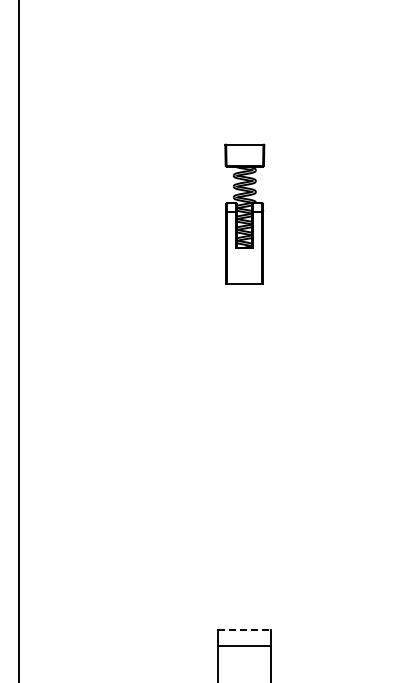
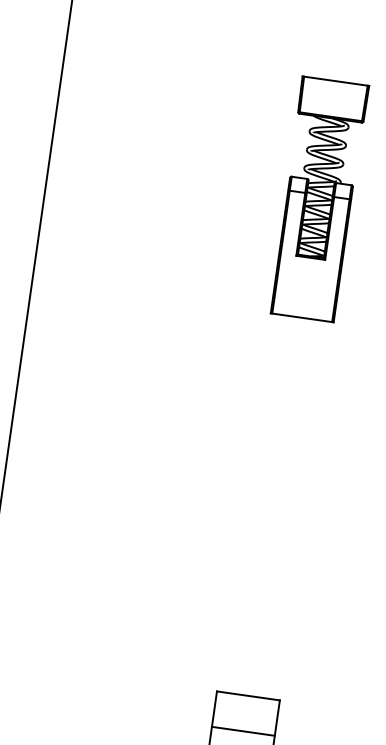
part: (244, 213) -> (318, 198), size x1.43
line: (245, 629) -> (249, 695), dashed -> solid
line: (244, 645) -> (243, 731), moved

